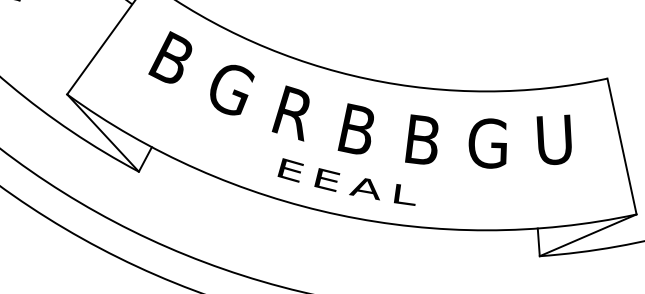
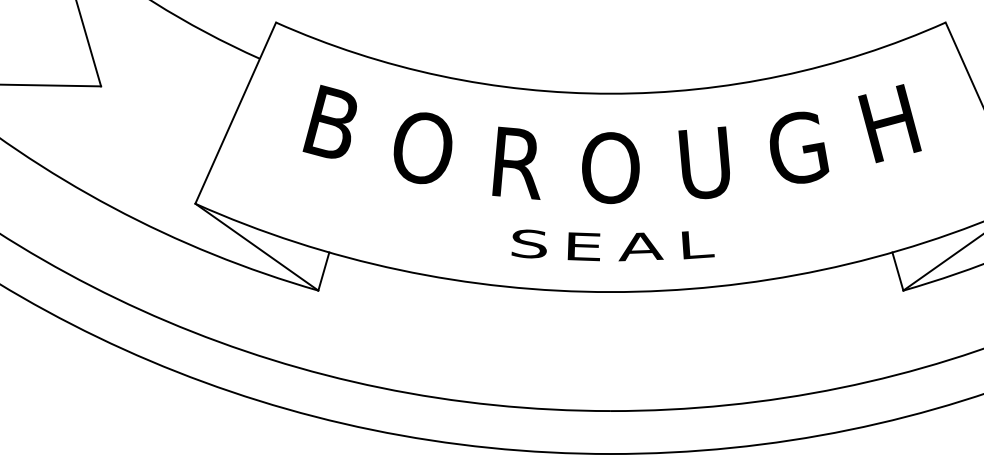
text: (230, 89) -> (422, 148), G -> O
text: (356, 130) -> (610, 168), B -> O
text: (421, 139) -> (703, 162), B -> U
text: (554, 139) -> (889, 123), U -> H
text: (289, 169) -> (528, 243), E -> S

